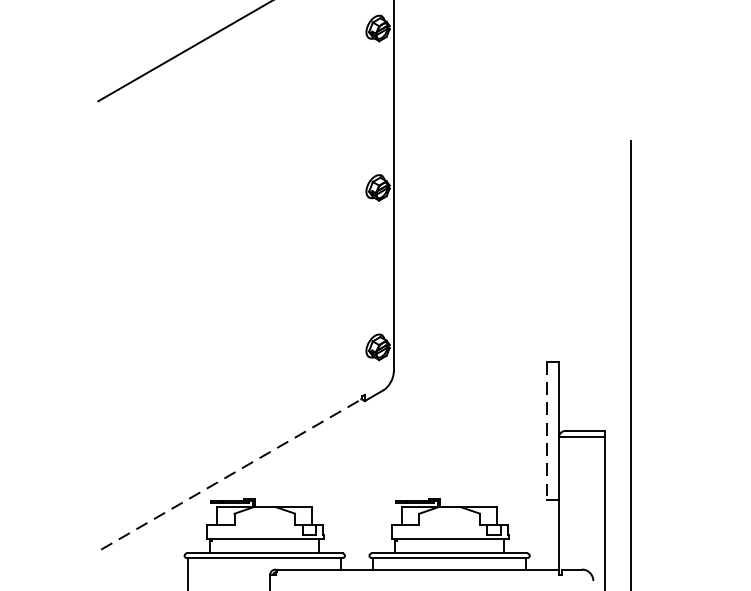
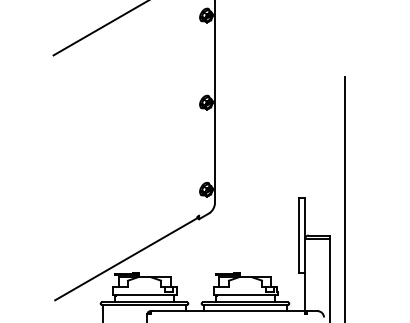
line: (546, 430) -> (298, 235), dashed -> solid
line: (231, 474) -> (126, 259), dashed -> solid

